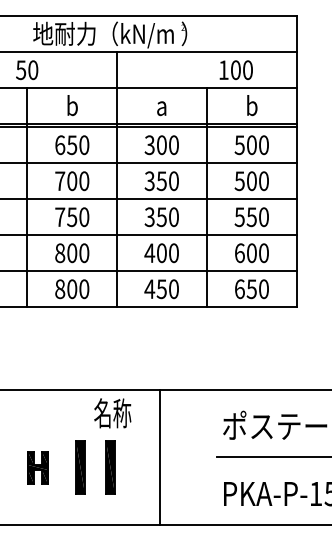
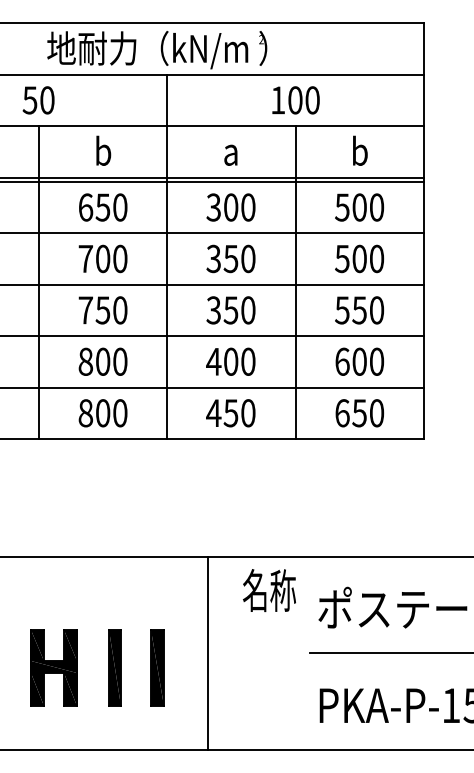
text: (235, 69) -> (294, 99), moved
text: (112, 413) -> (269, 590), moved
line: (160, 456) -> (207, 652), moved
part: (37, 467) -> (53, 667), size x1.67

